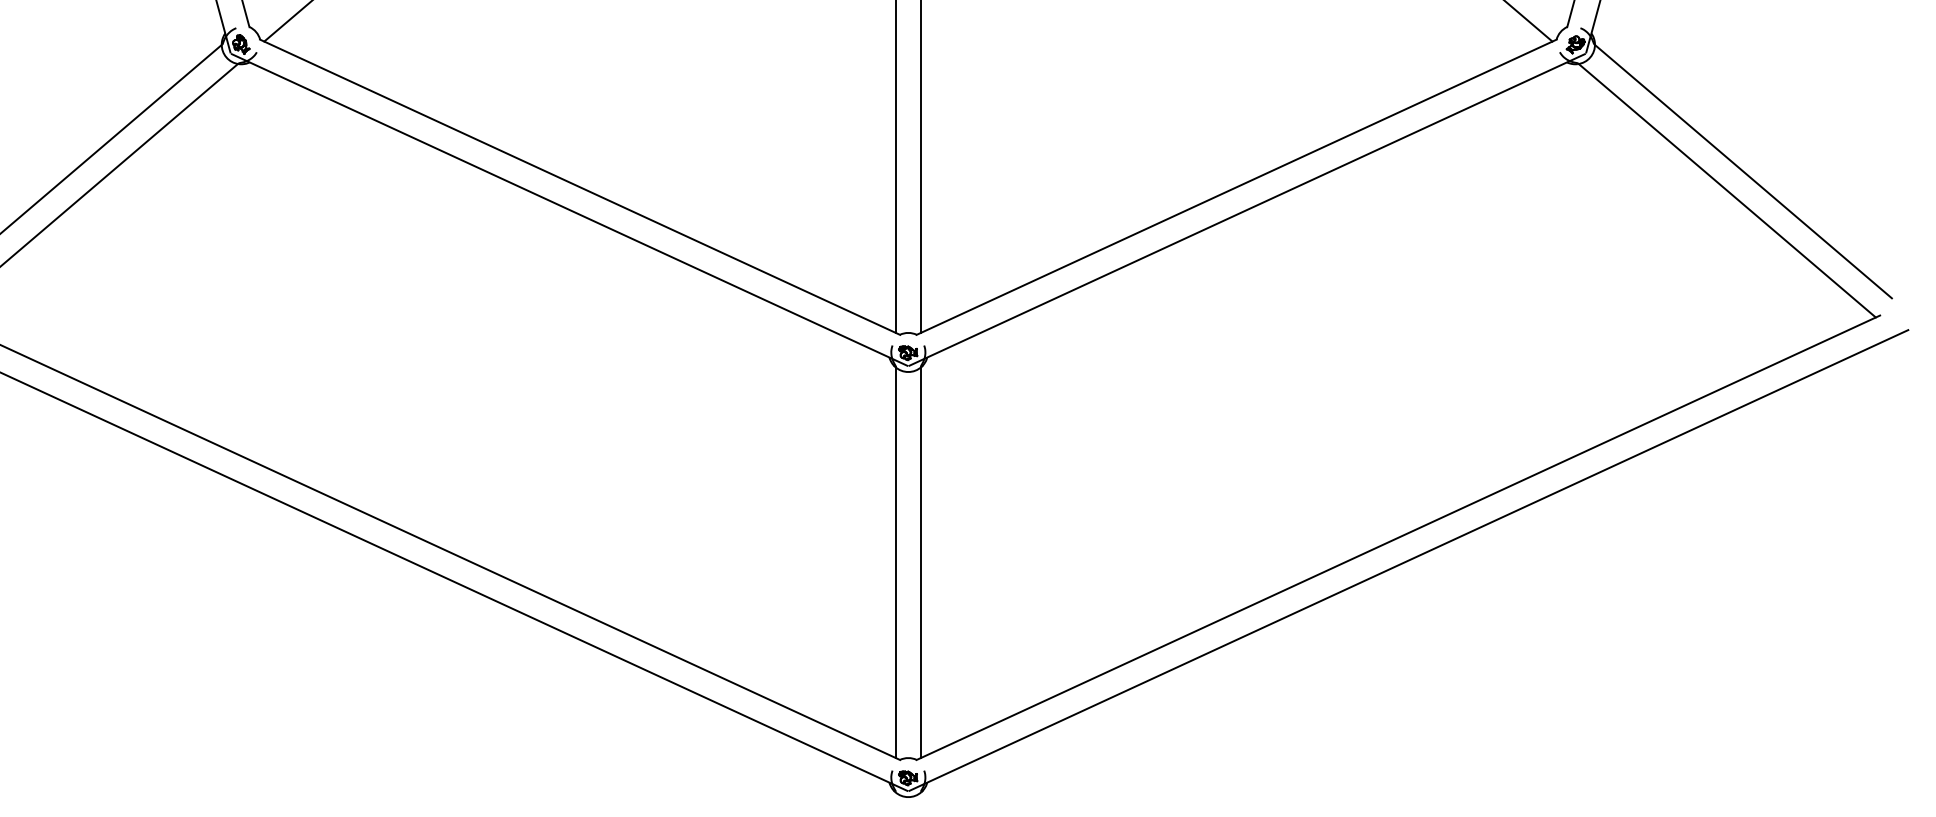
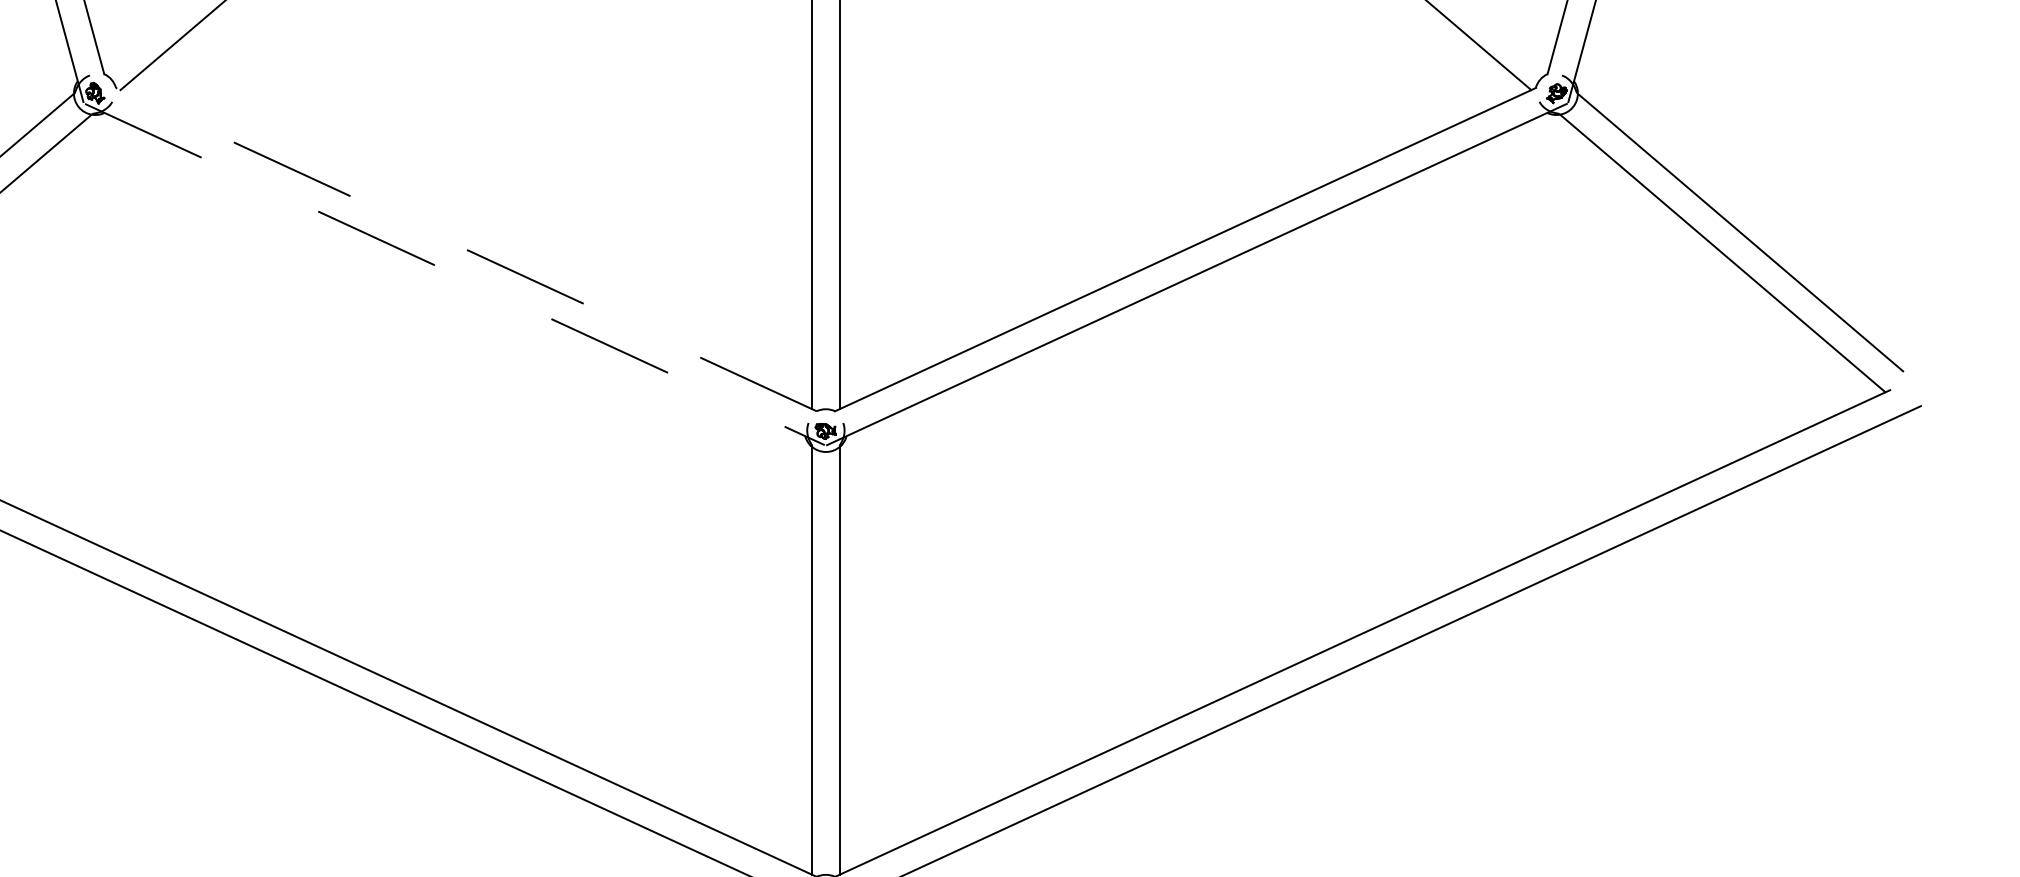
line: (579, 187) -> (465, 249), solid -> dashed
line: (569, 209) -> (454, 274), solid -> dashed

